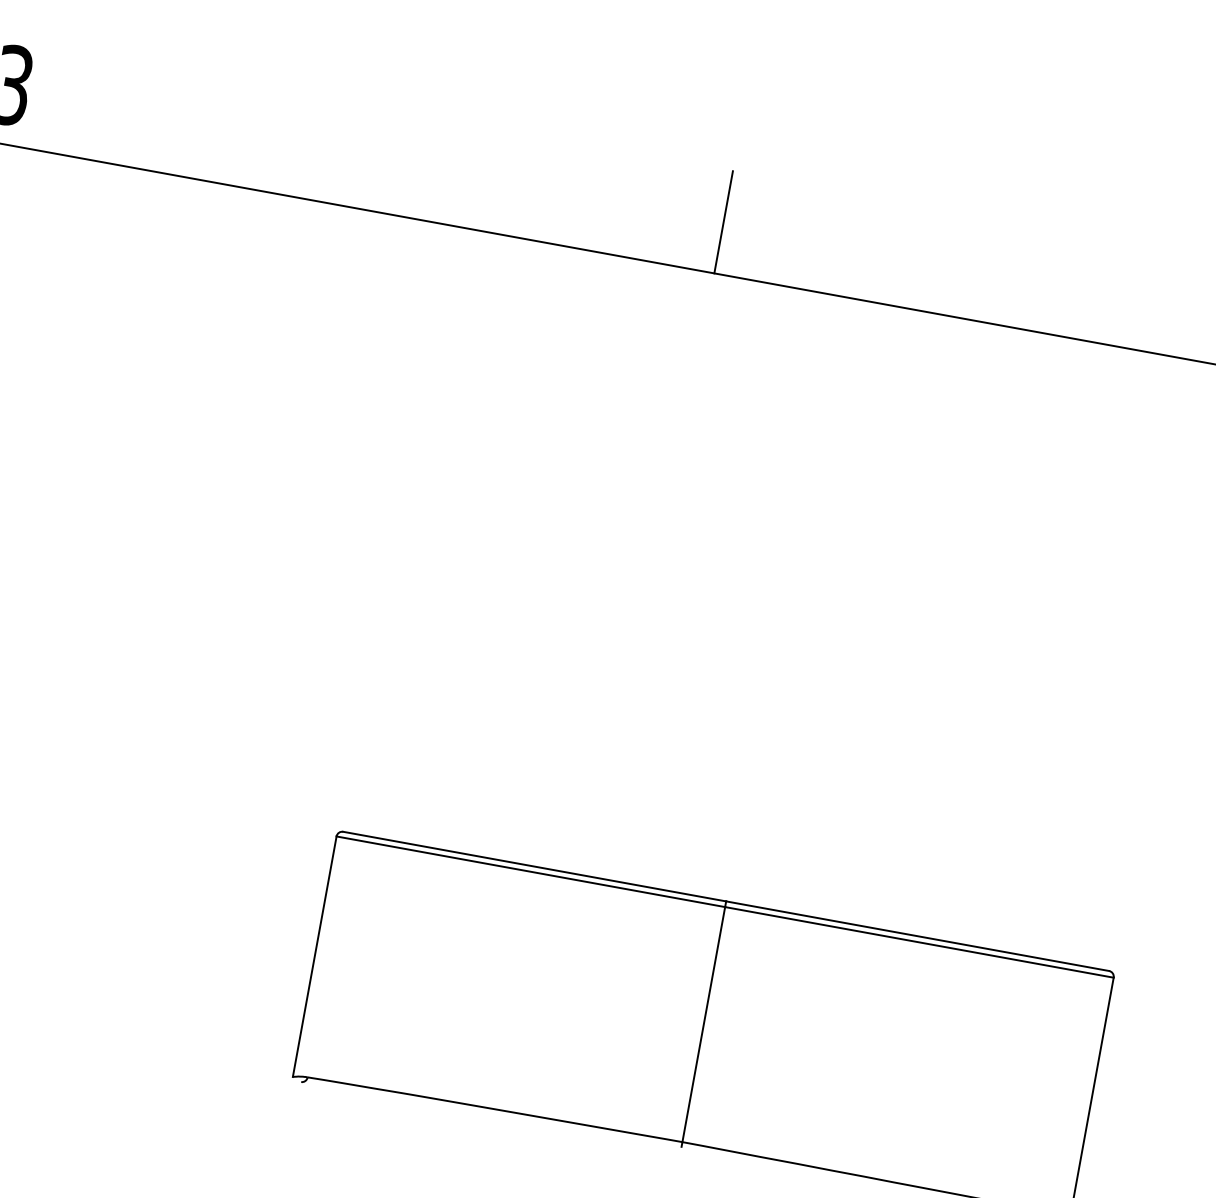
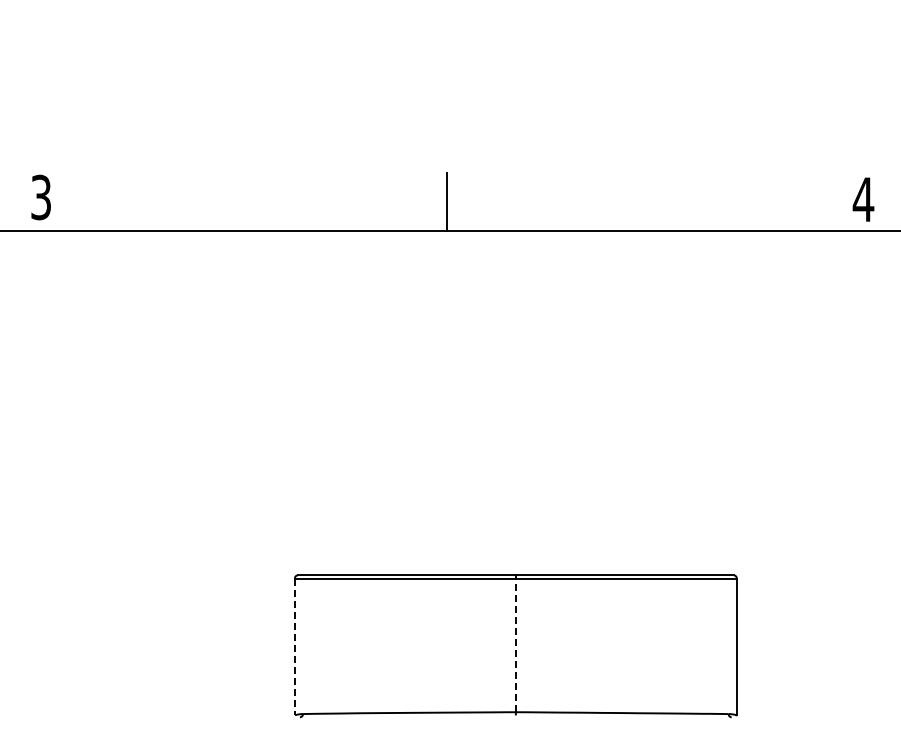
line: (313, 957) -> (294, 647), solid -> dashed
line: (703, 1024) -> (515, 645), solid -> dashed

